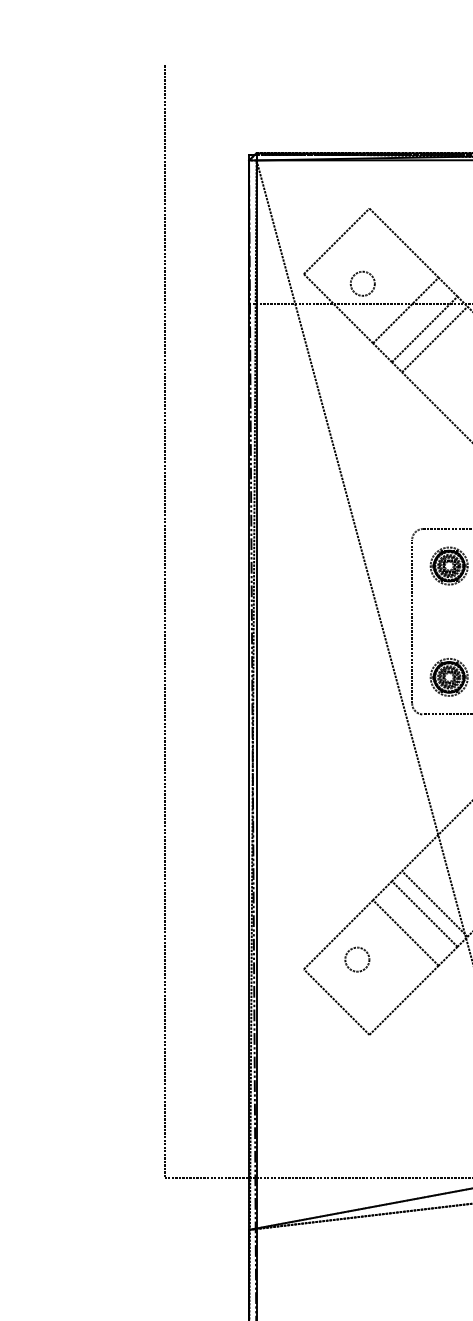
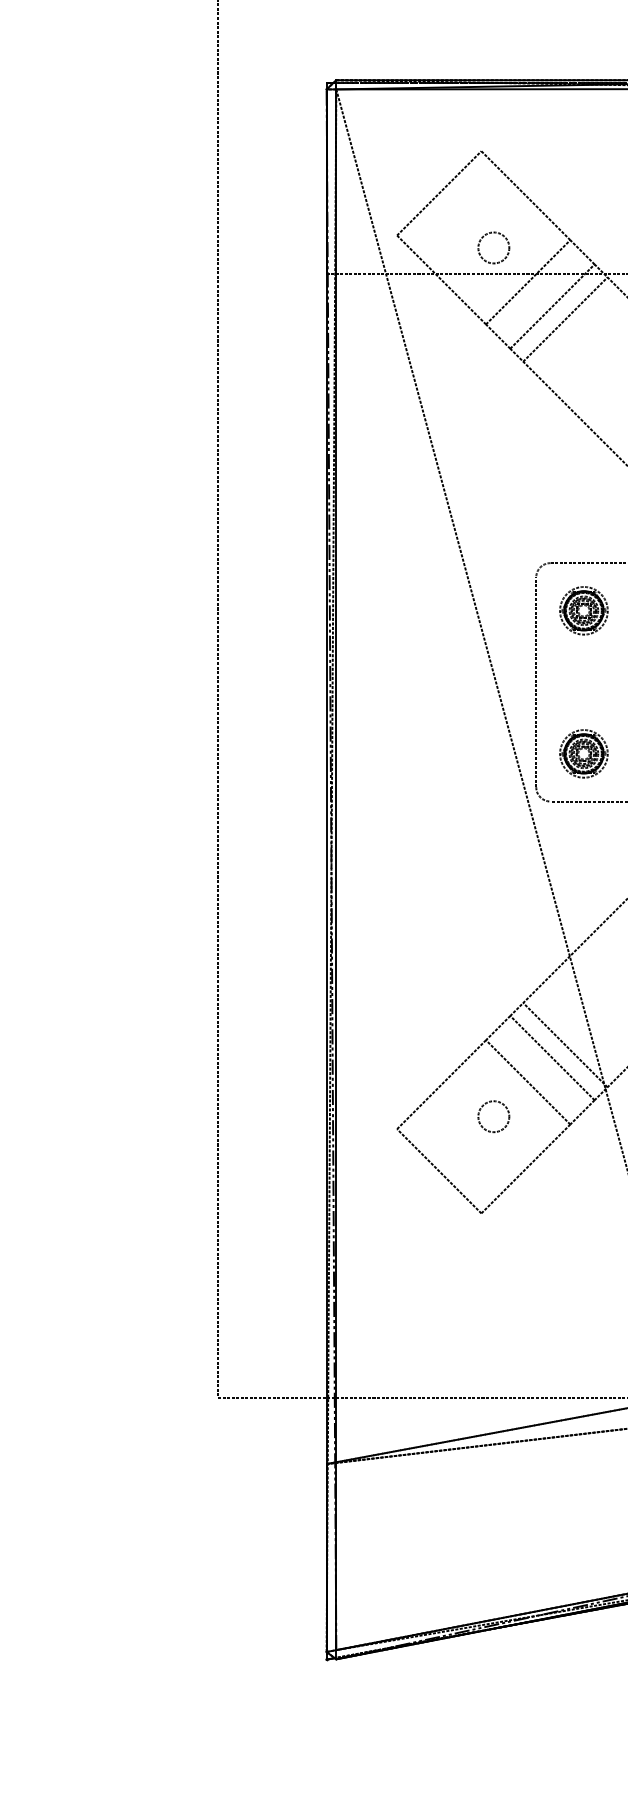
circle: (362, 283) -> (493, 247), moved
circle: (357, 959) -> (493, 1116), moved

